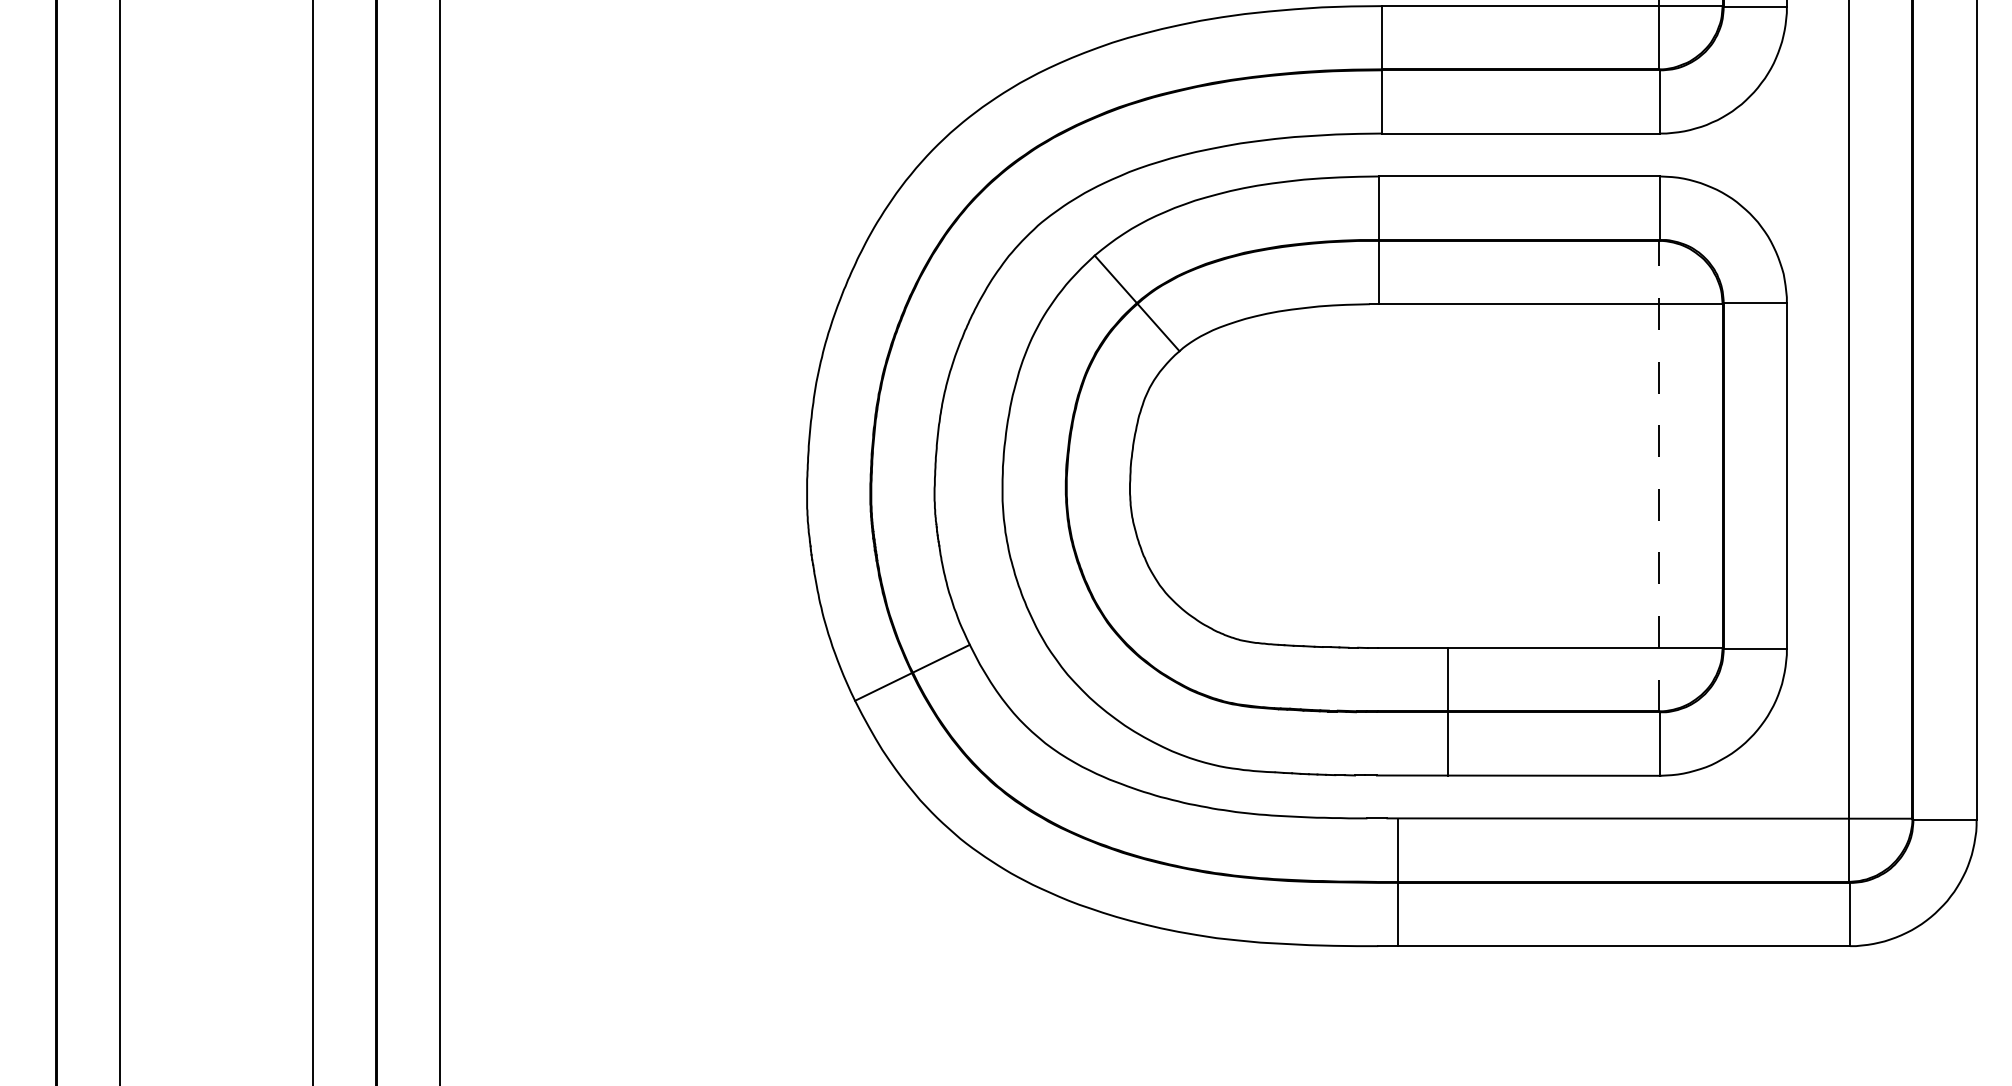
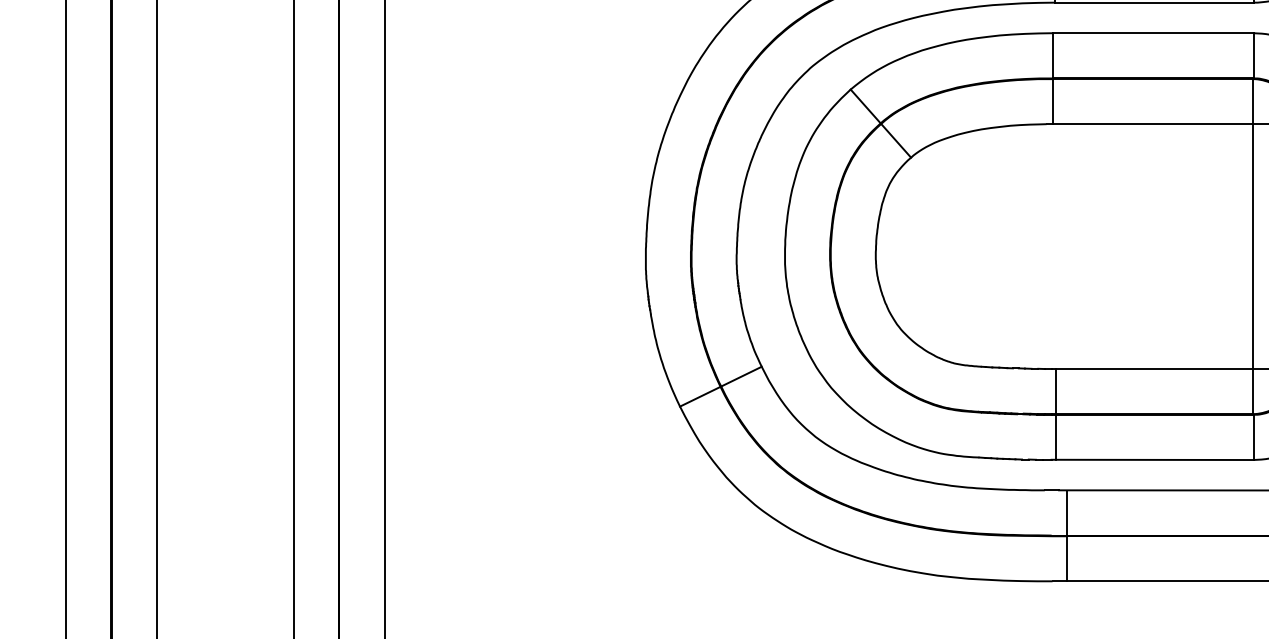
line: (1659, 475) -> (1252, 246), dashed -> solid
line: (1448, 711) -> (1056, 414), moved

